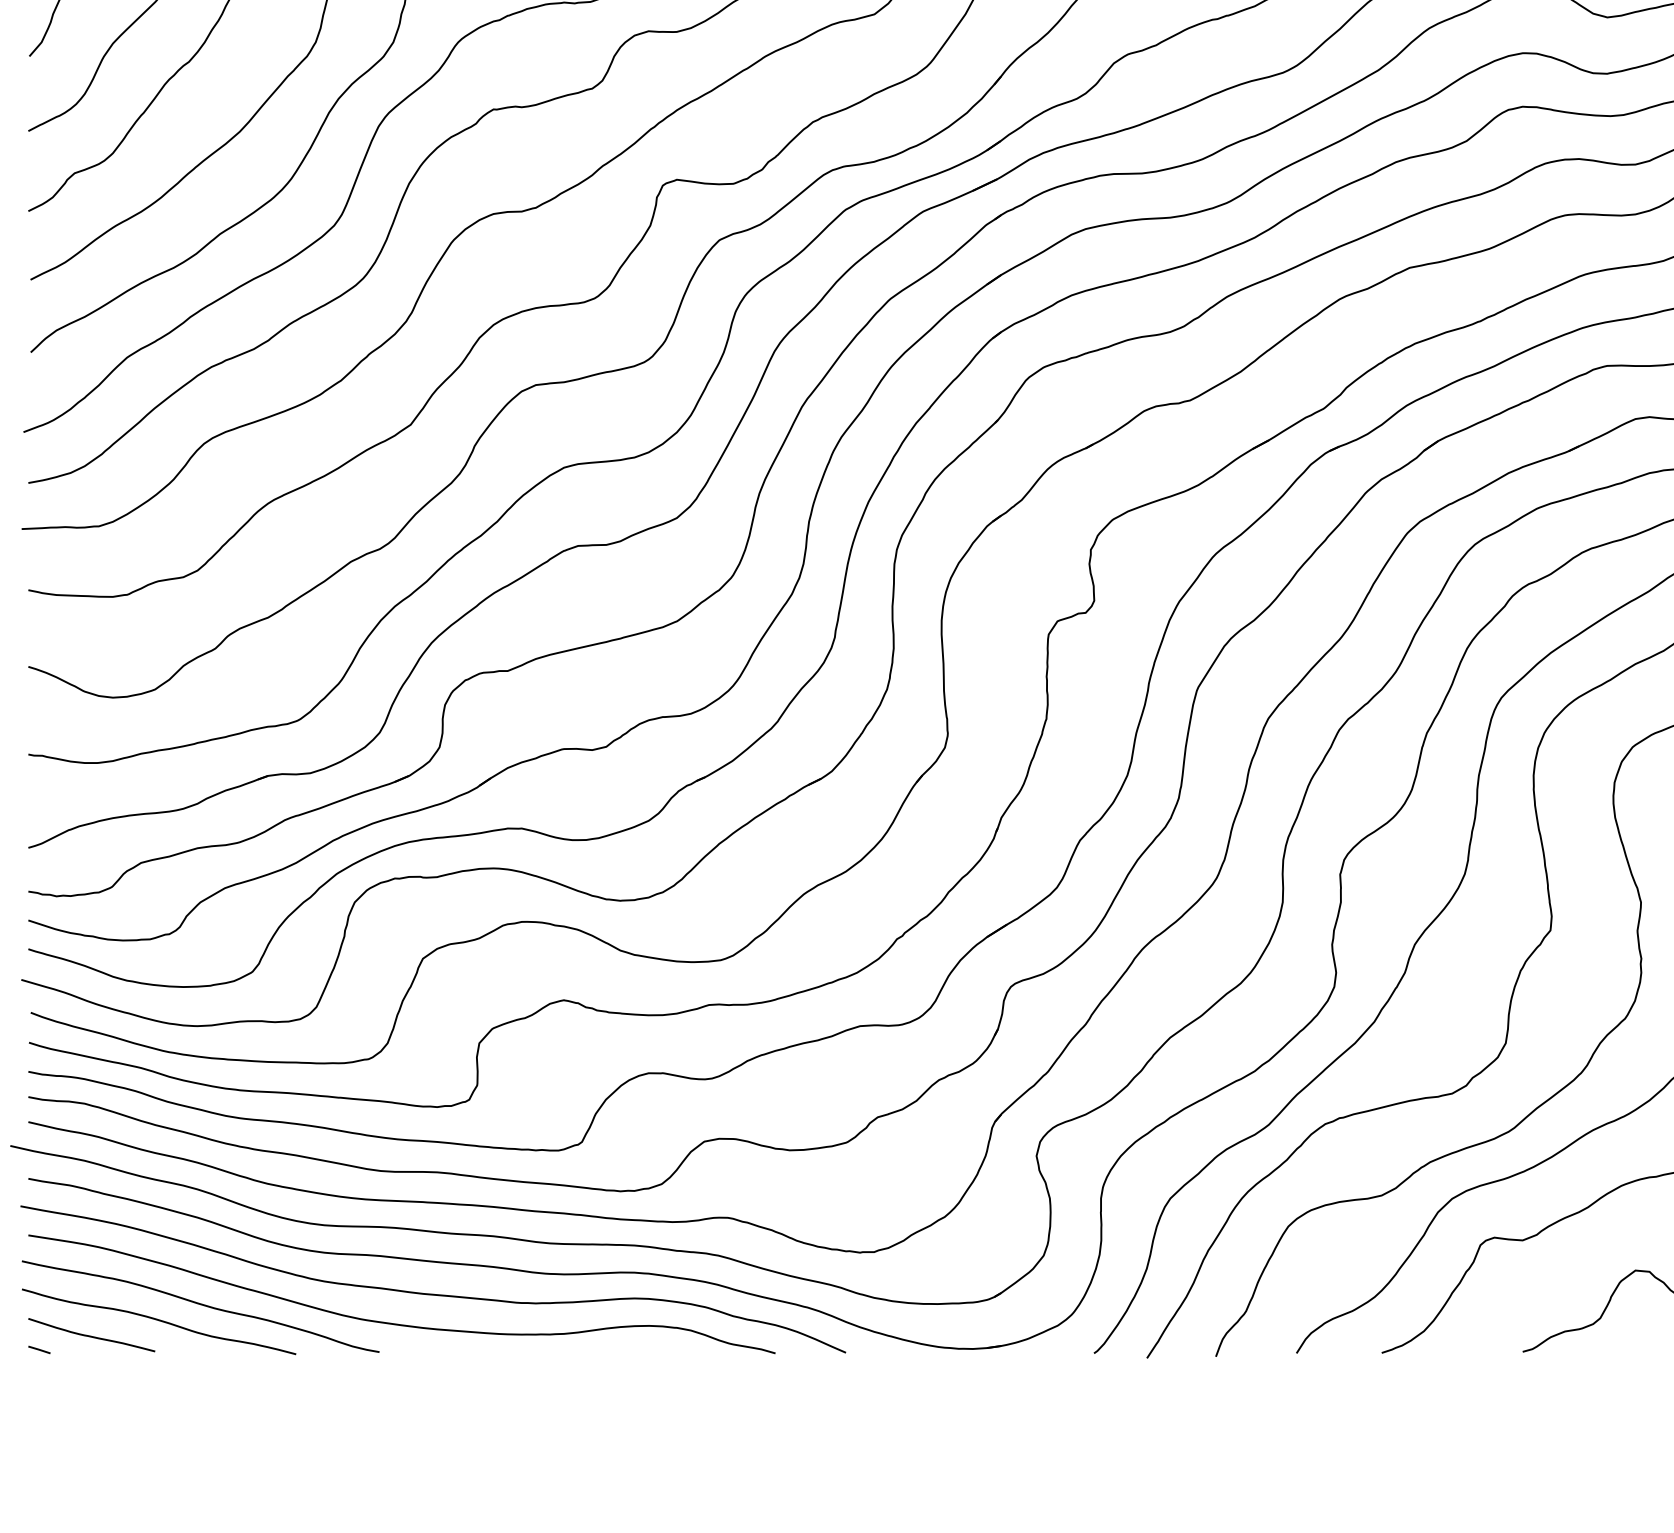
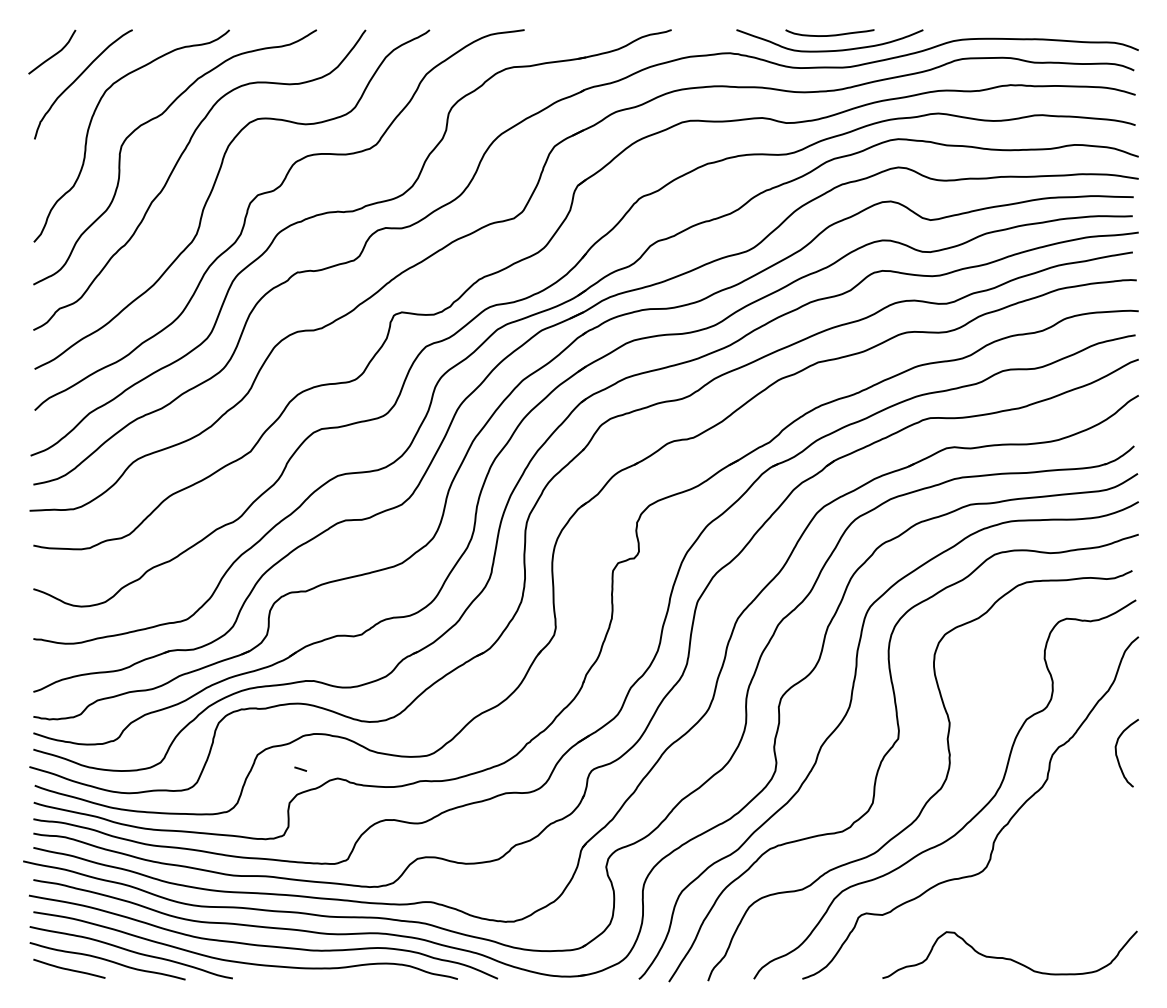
line: (39, 1348) -> (300, 768), moved

